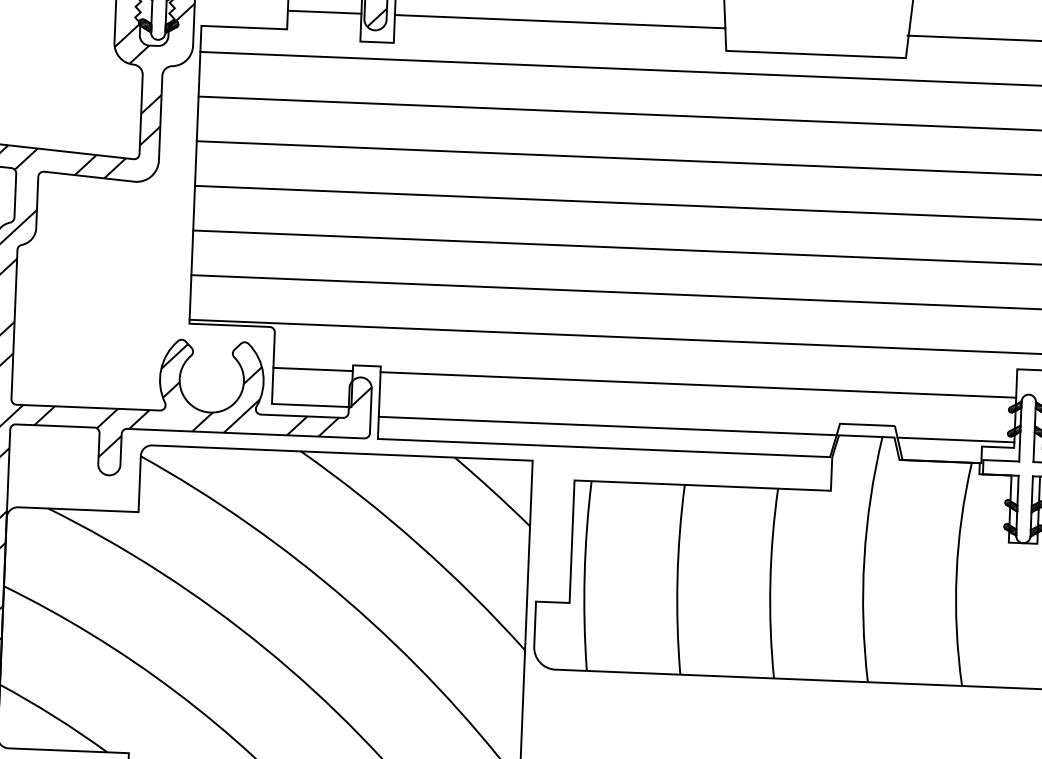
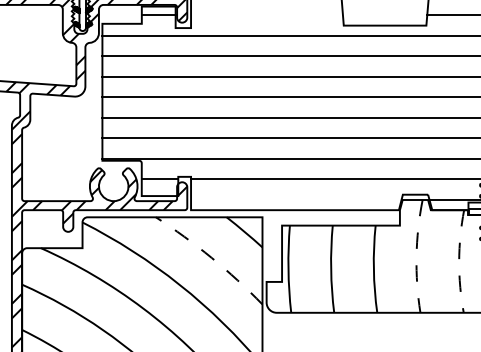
line: (559, 22) -> (266, 15), removed
line: (608, 427) -> (296, 200), removed
arc: (418, 543) -> (211, 257), solid -> dashed
arc: (864, 559) -> (416, 256), solid -> dashed
arc: (957, 574) -> (459, 261), solid -> dashed

